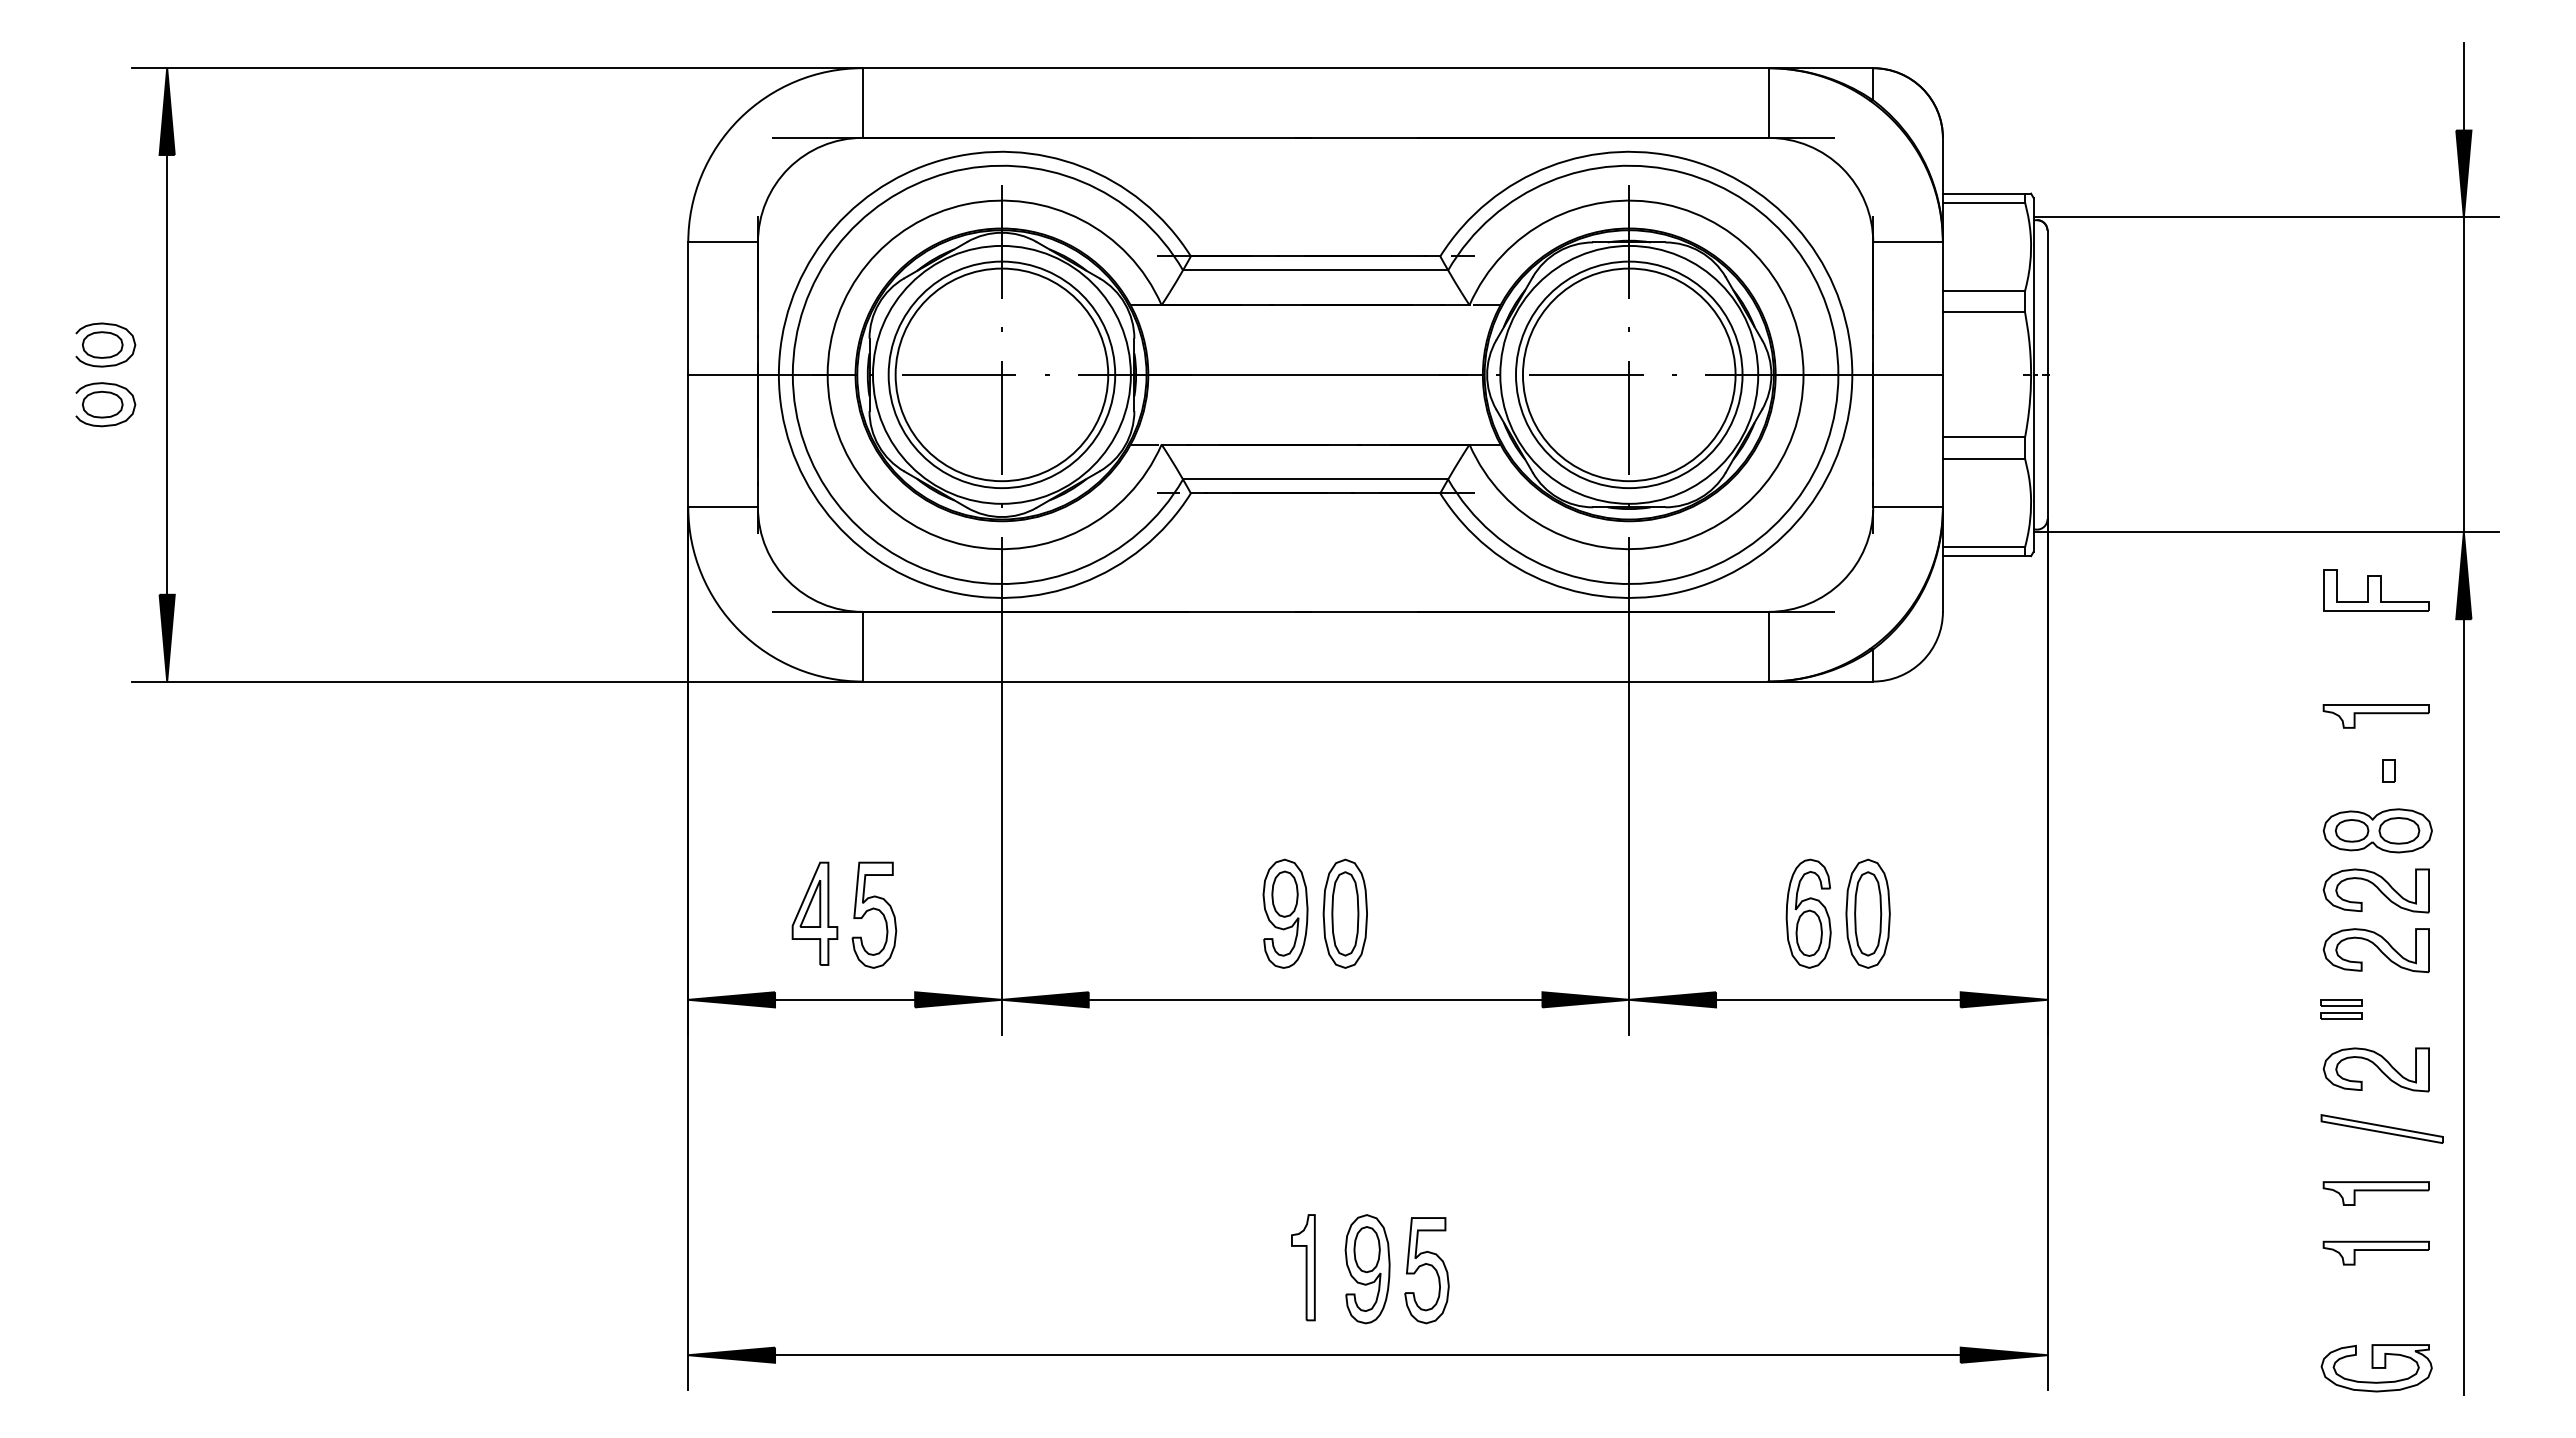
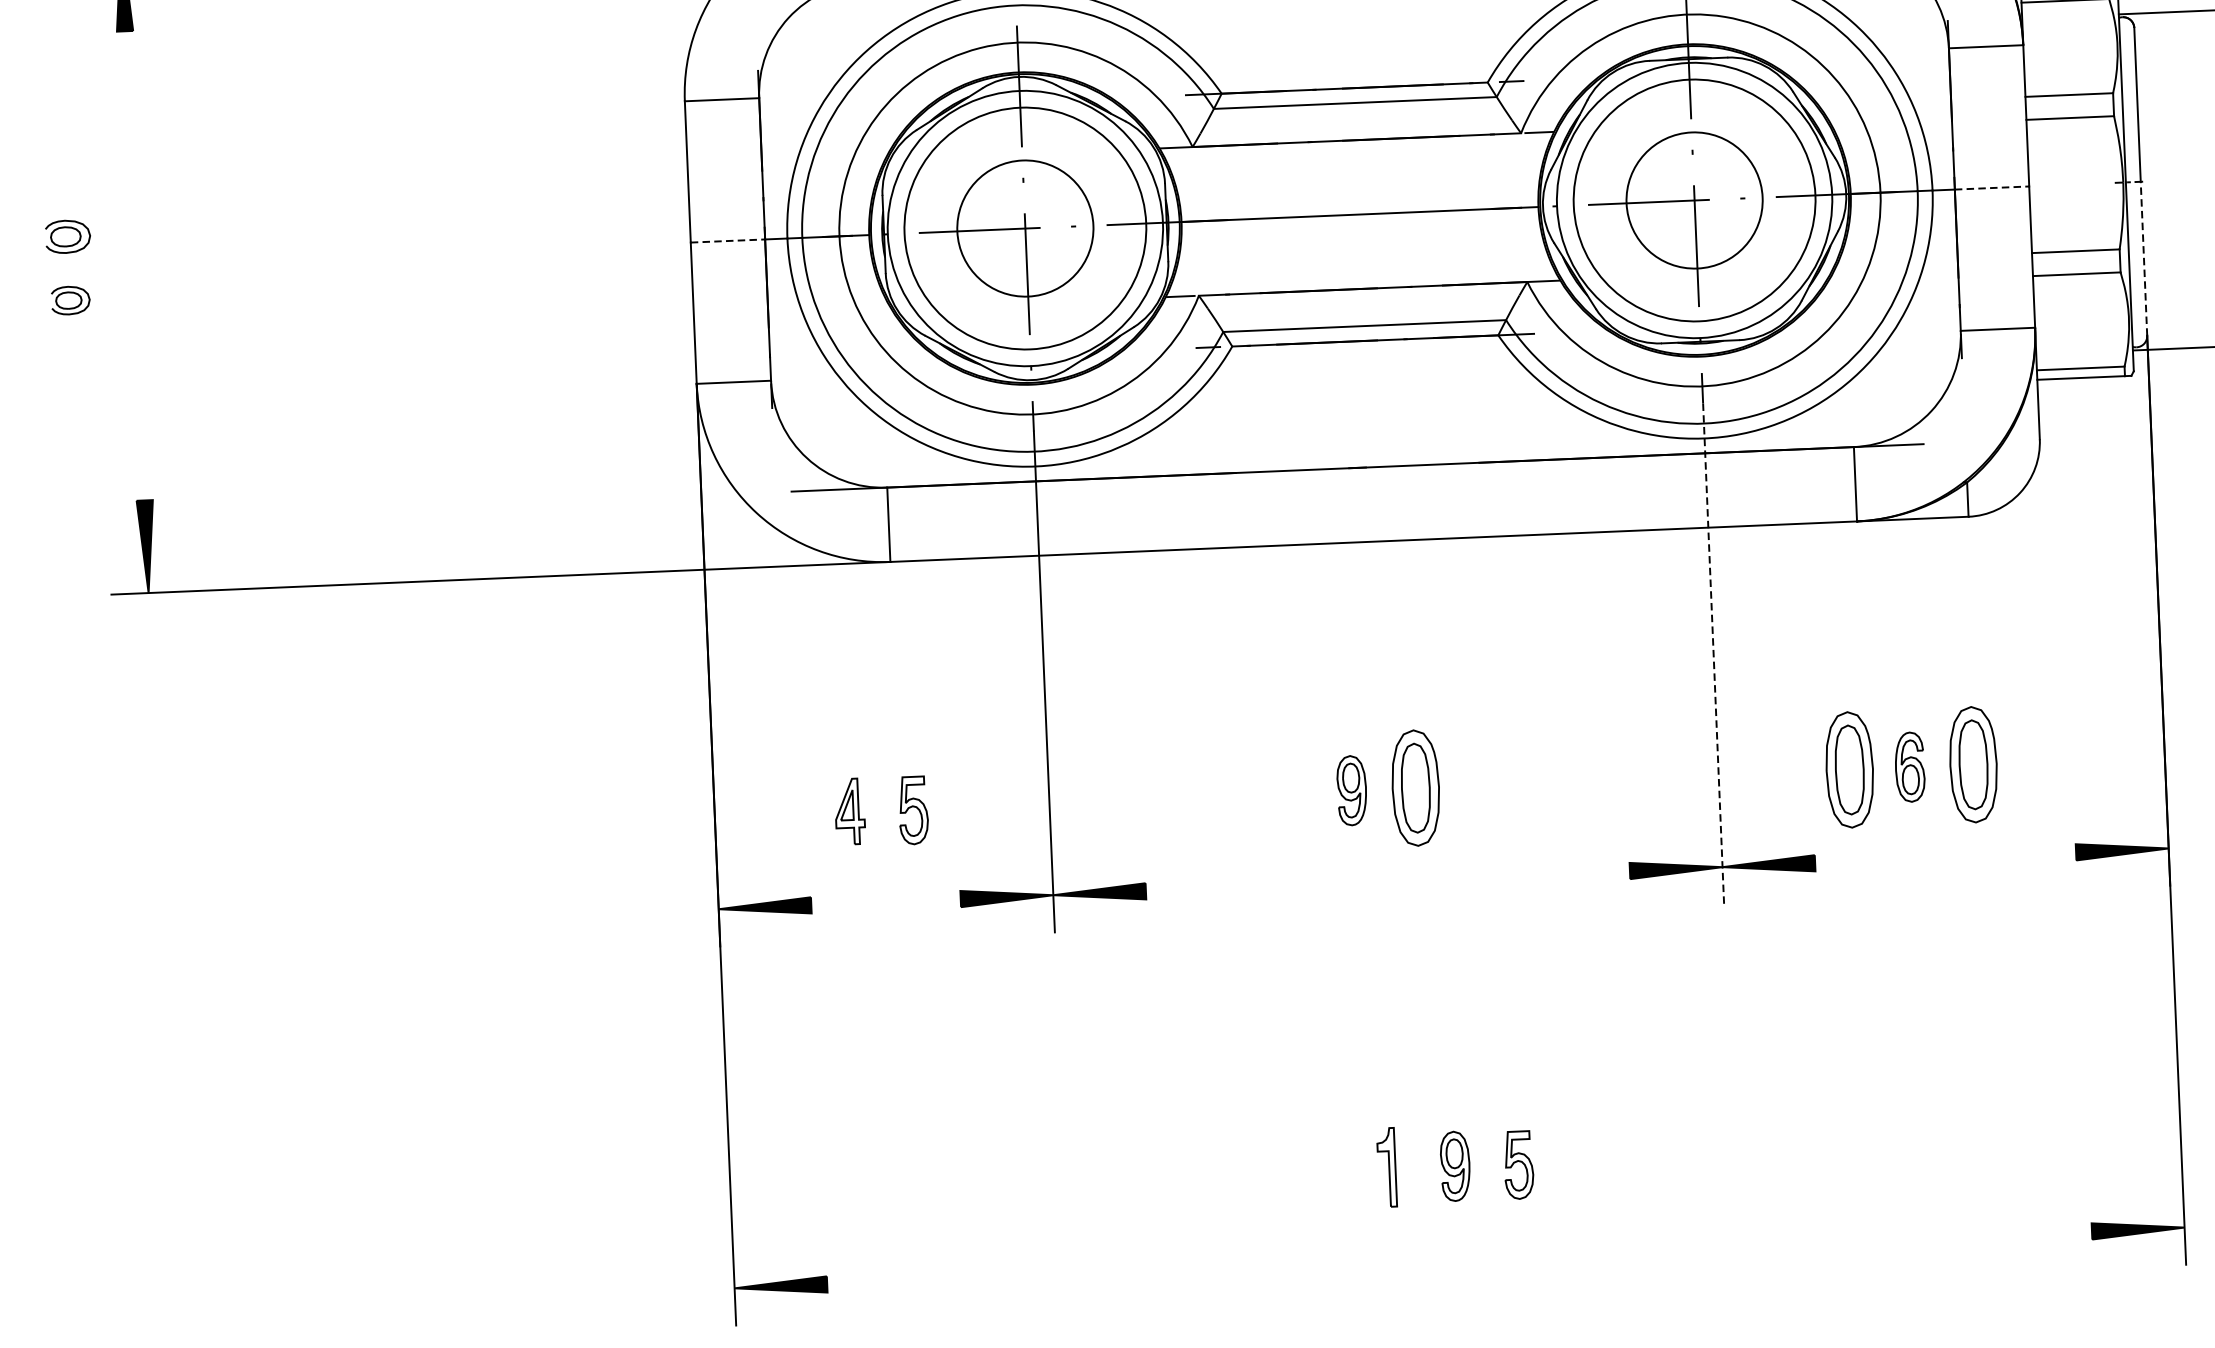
part: (105, 344) -> (67, 236), size x0.7
line: (167, 374) -> (135, 265), removed
line: (723, 374) -> (728, 240), solid -> dashed
circle: (1001, 374) -> (1024, 228), size x0.6
circle: (1628, 374) -> (1693, 200), size x0.6
line: (1908, 374) -> (1992, 187), solid -> dashed
part: (105, 404) -> (70, 300), size x0.6
line: (2047, 446) -> (2143, 258), solid -> dashed
line: (1629, 799) -> (1713, 653), solid -> dashed
part: (814, 913) -> (849, 811), size x0.6
part: (1285, 913) -> (1351, 790), size x0.6
part: (1751, 913) -> (1849, 769), added
part: (1808, 913) -> (1909, 767), size x0.6
part: (874, 914) -> (913, 809), size x0.6
line: (845, 999) -> (886, 901), removed
line: (1315, 999) -> (1387, 880), removed
line: (1838, 999) -> (1945, 857), removed
part: (1303, 1267) -> (1386, 1167), size x0.7
part: (1367, 1269) -> (1455, 1166), size x0.6
part: (1426, 1270) -> (1518, 1164), size x0.6
line: (1367, 1355) -> (1459, 1258), removed

